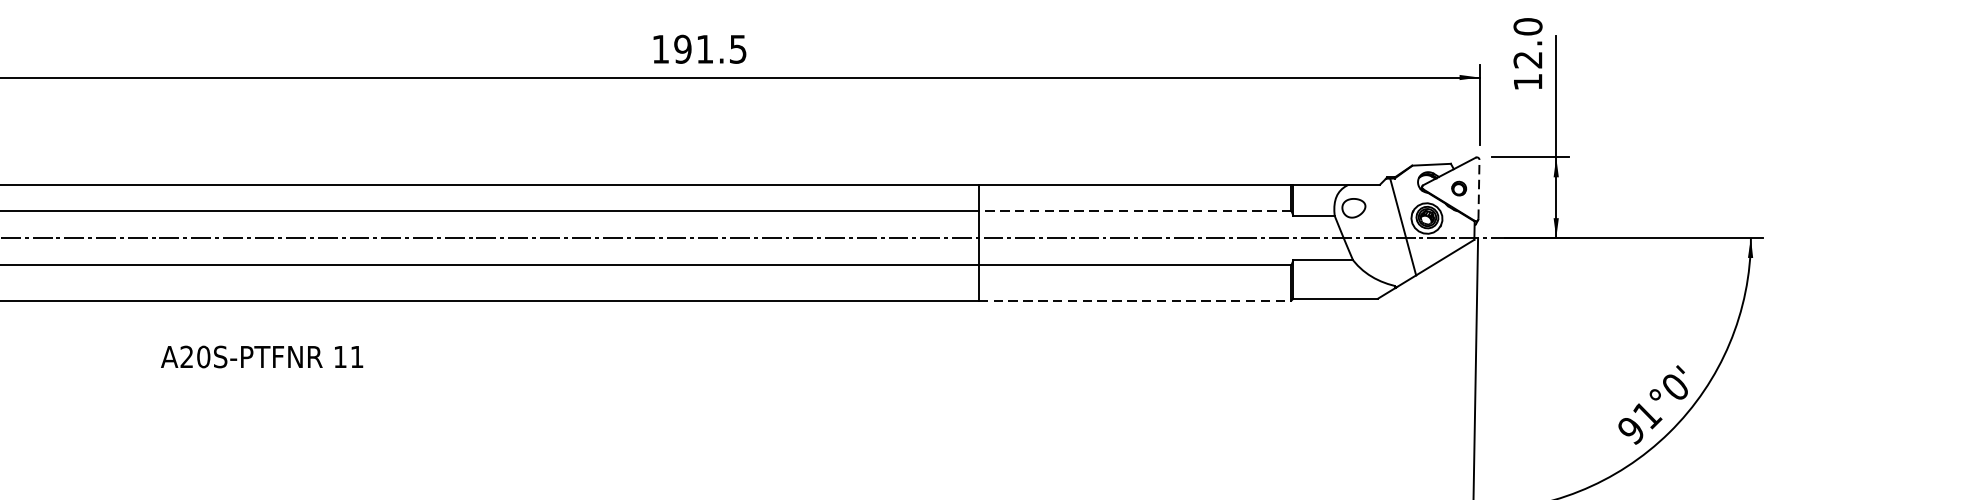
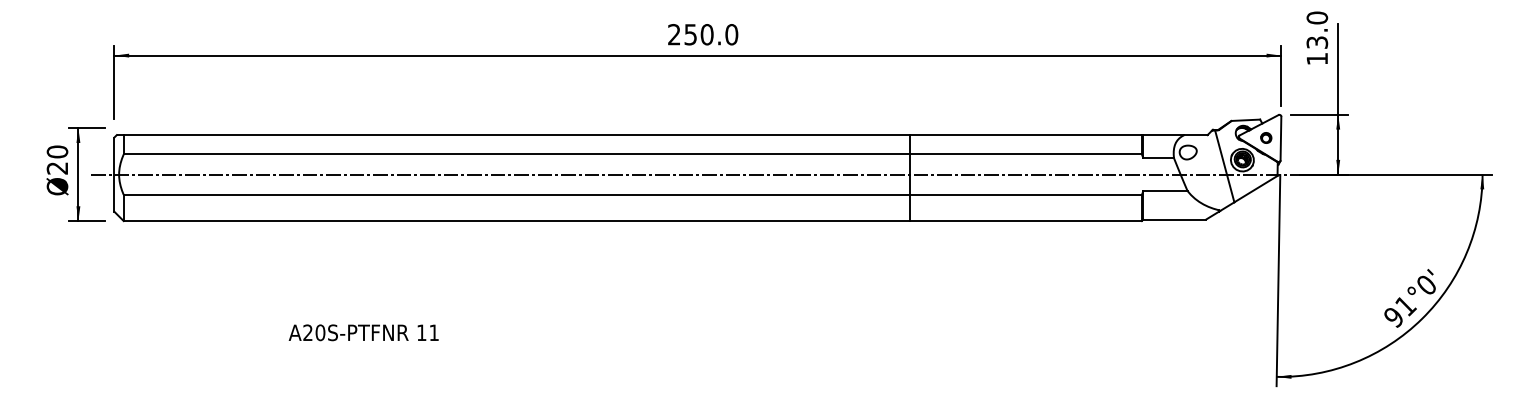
text: (700, 49) -> (703, 34), 191.5 -> 250.0
text: (1528, 59) -> (1317, 42), 12.0 -> 13.0
line: (1478, 189) -> (1280, 138), dashed -> solid
line: (1134, 210) -> (1025, 154), dashed -> solid
line: (1134, 301) -> (1025, 221), dashed -> solid
text: (261, 356) -> (363, 332), moved

